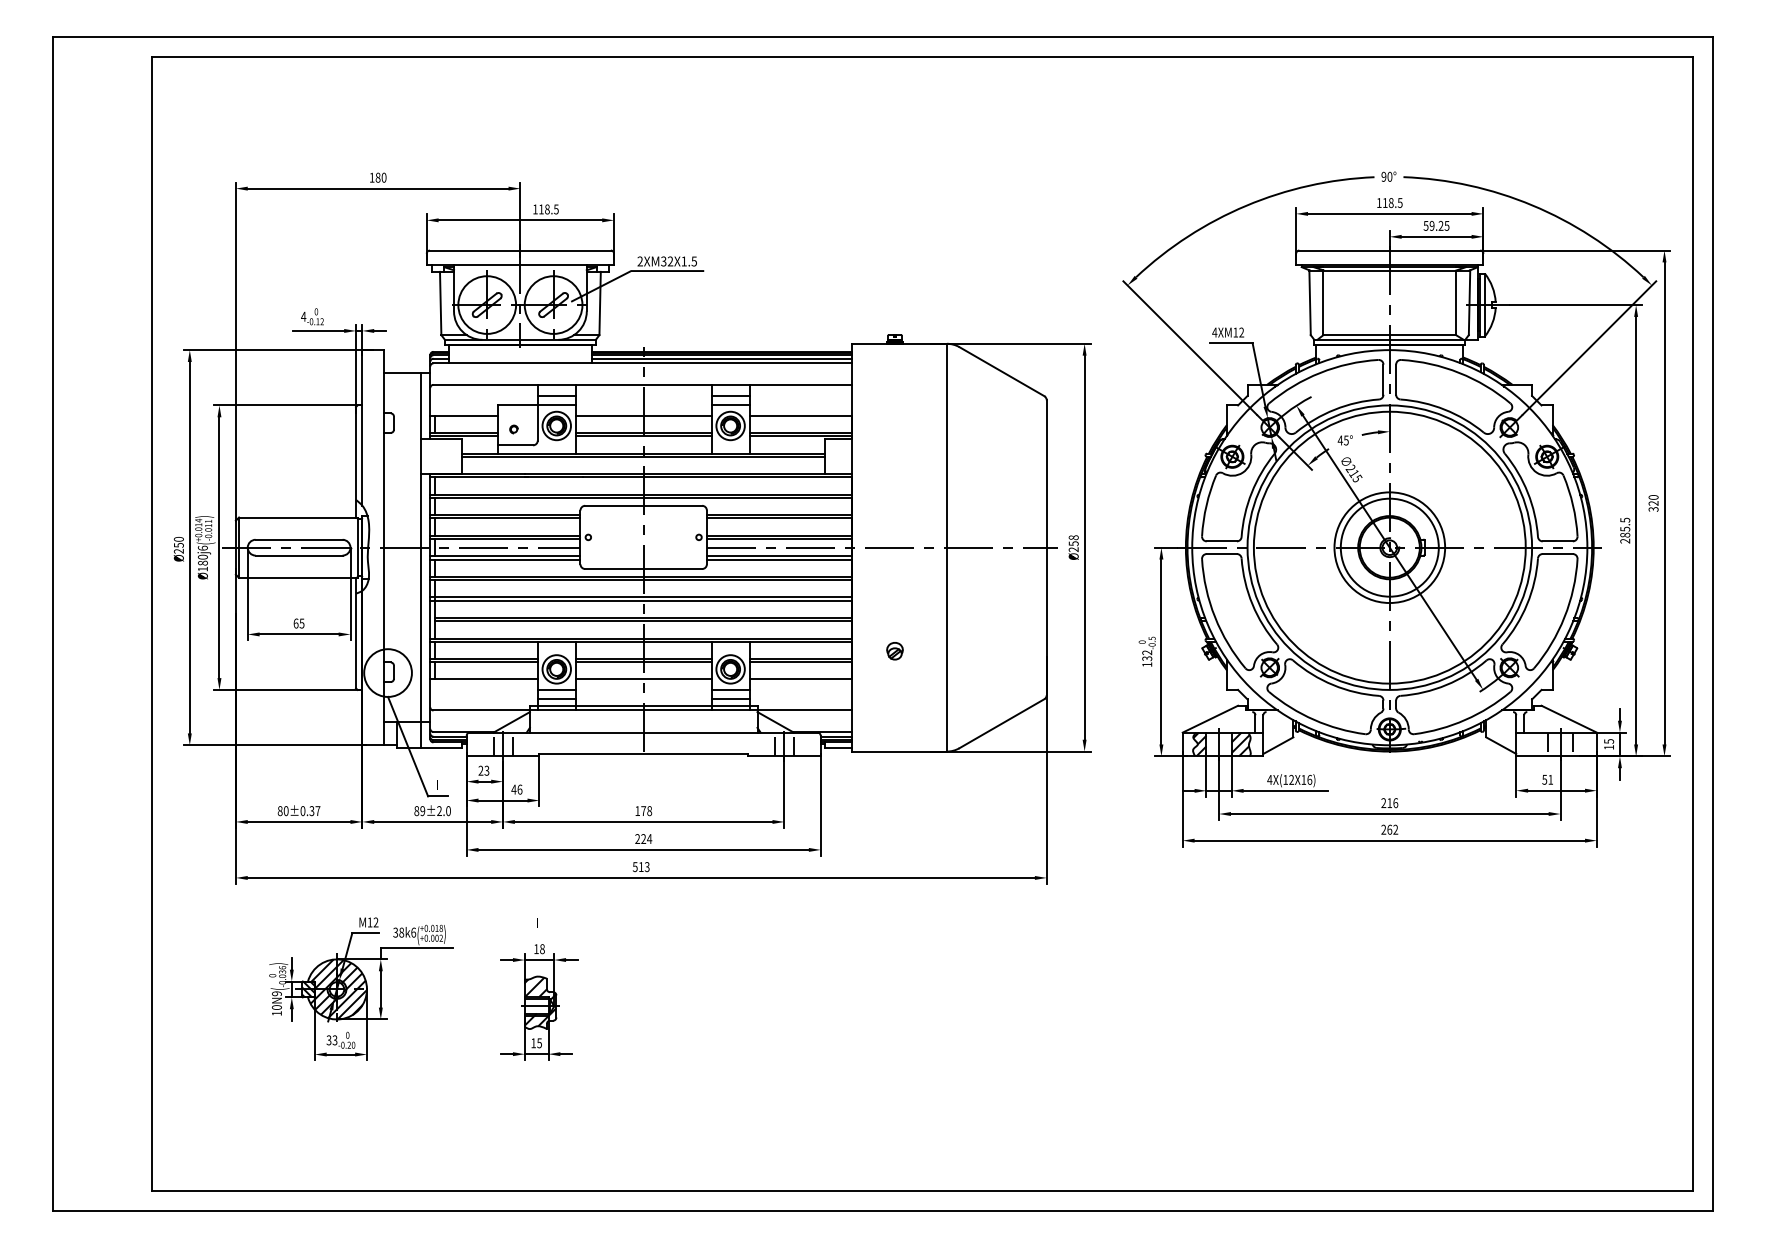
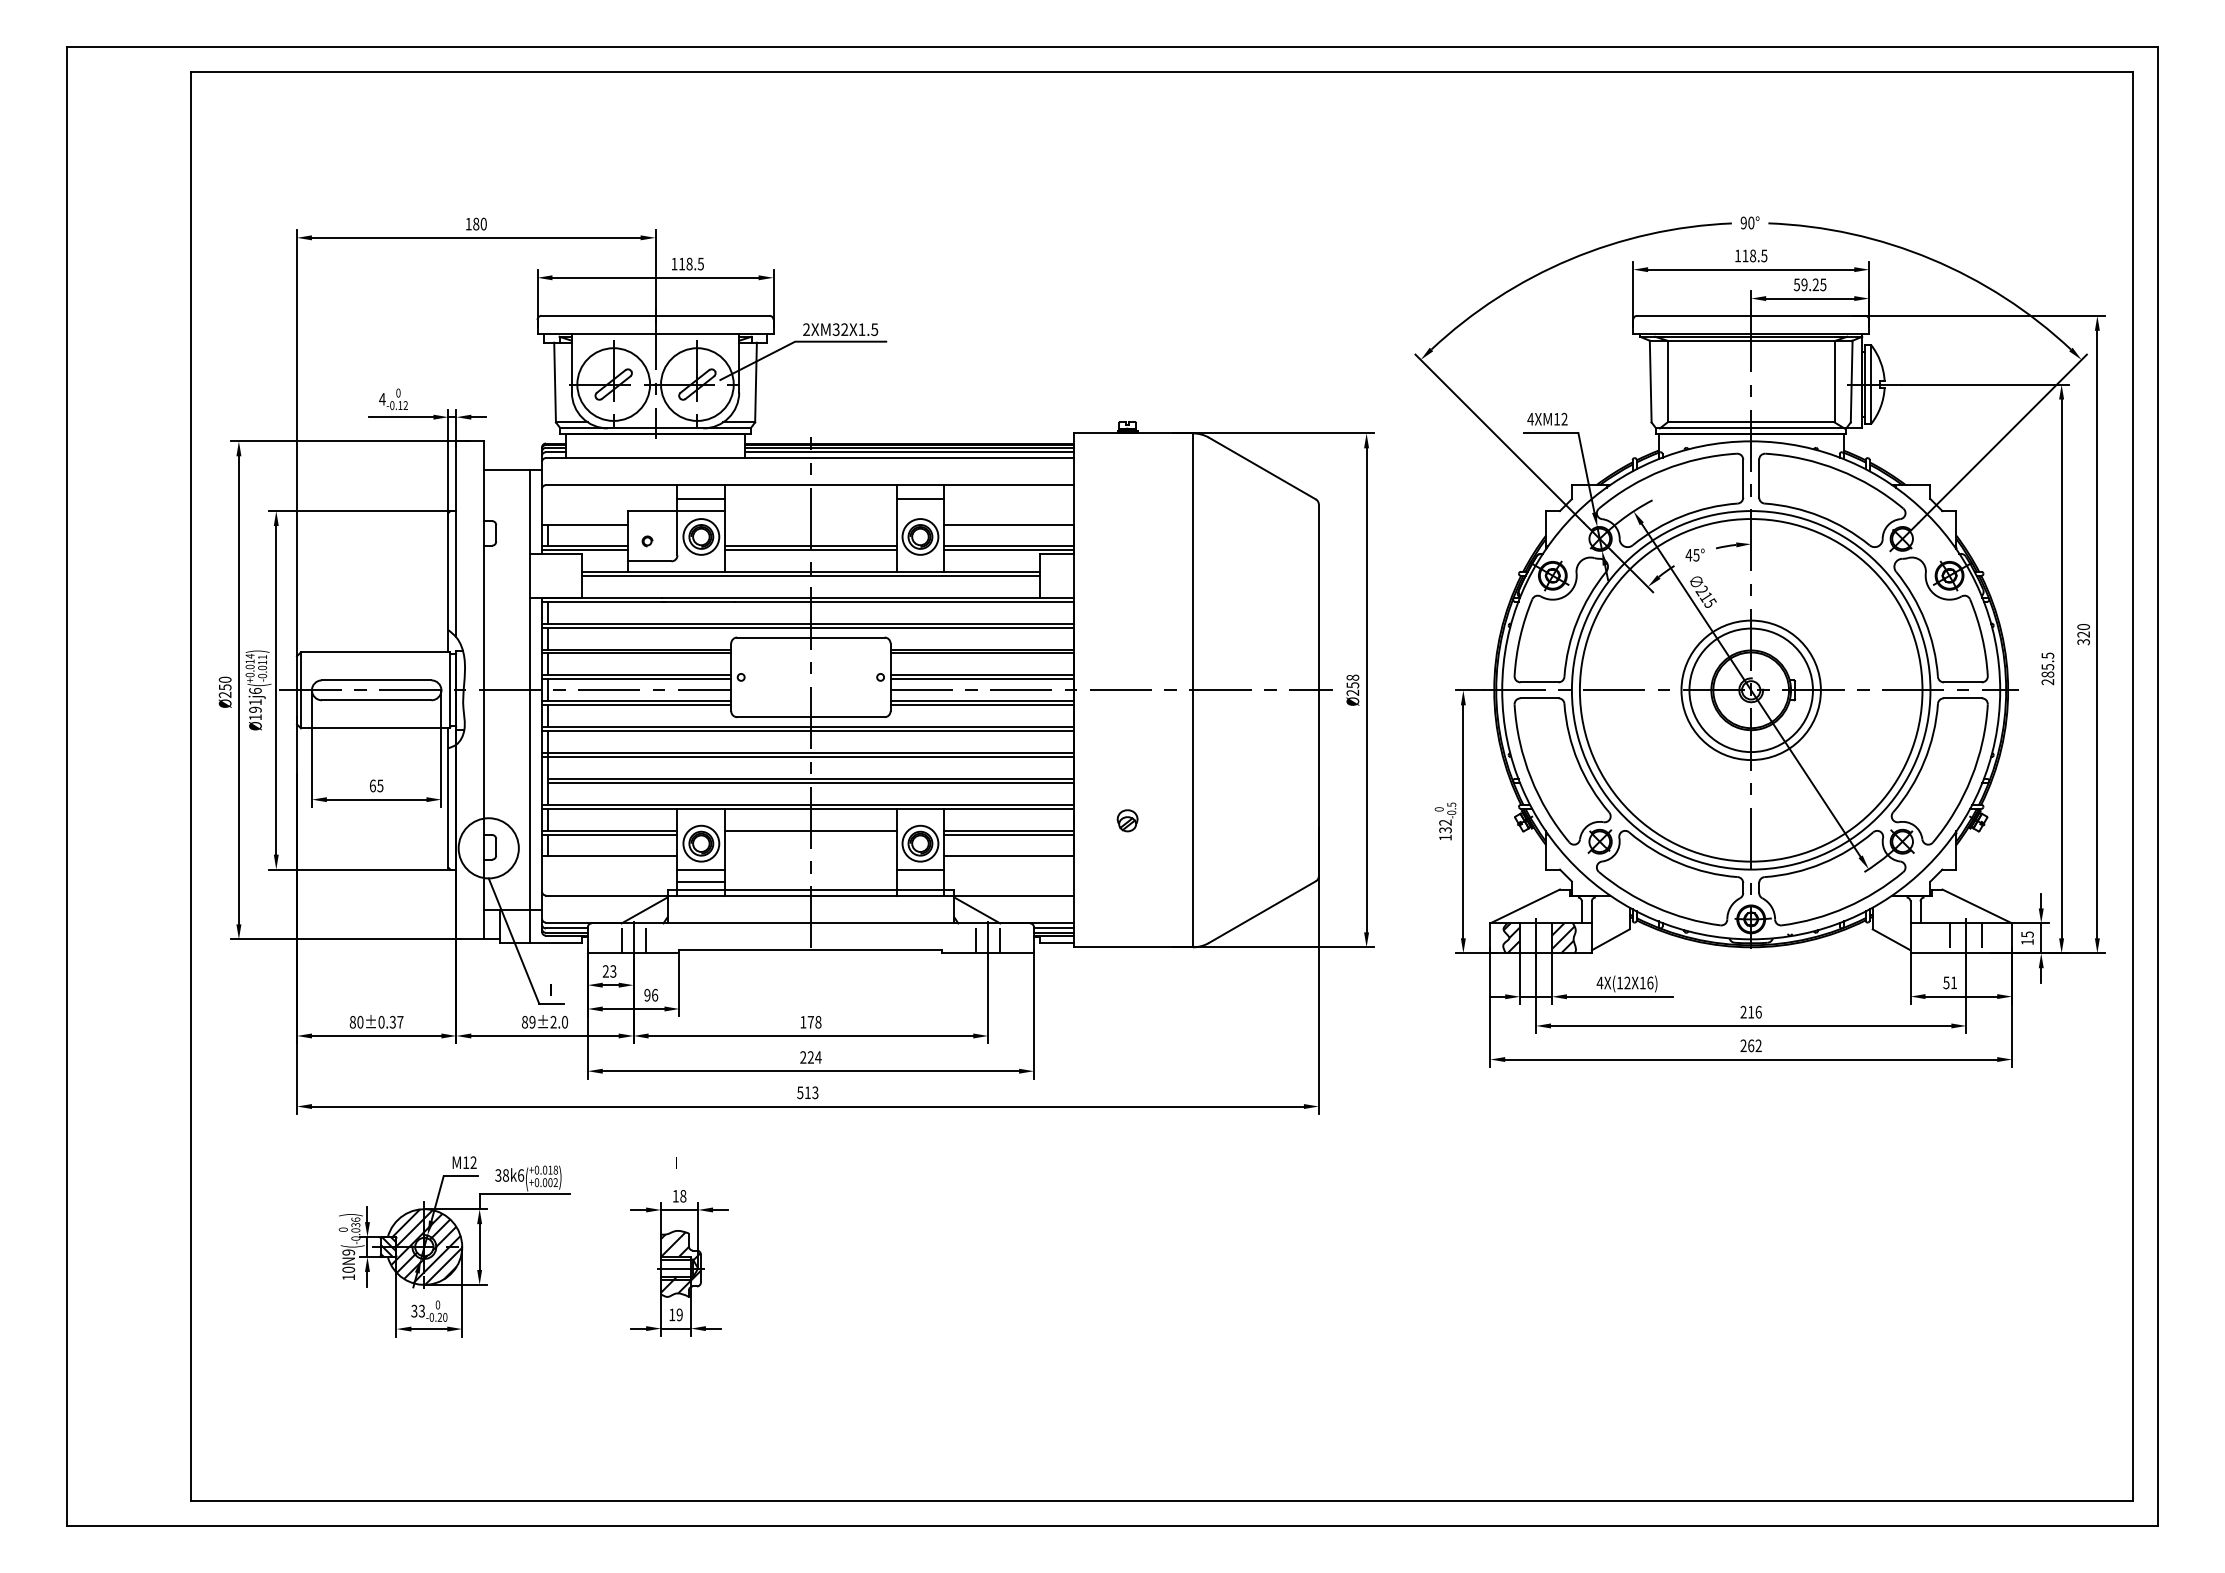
line: (730, 405) -> (920, 511), removed
line: (643, 416) -> (810, 524), removed
text: (202, 559) -> (255, 705), Ø180 -> Ø191
line: (643, 662) -> (810, 834), removed
line: (643, 678) -> (810, 855), removed
line: (730, 699) -> (920, 881), removed
text: (514, 789) -> (647, 994), 46 -> 96
text: (539, 1042) -> (679, 1314), 15 -> 19

